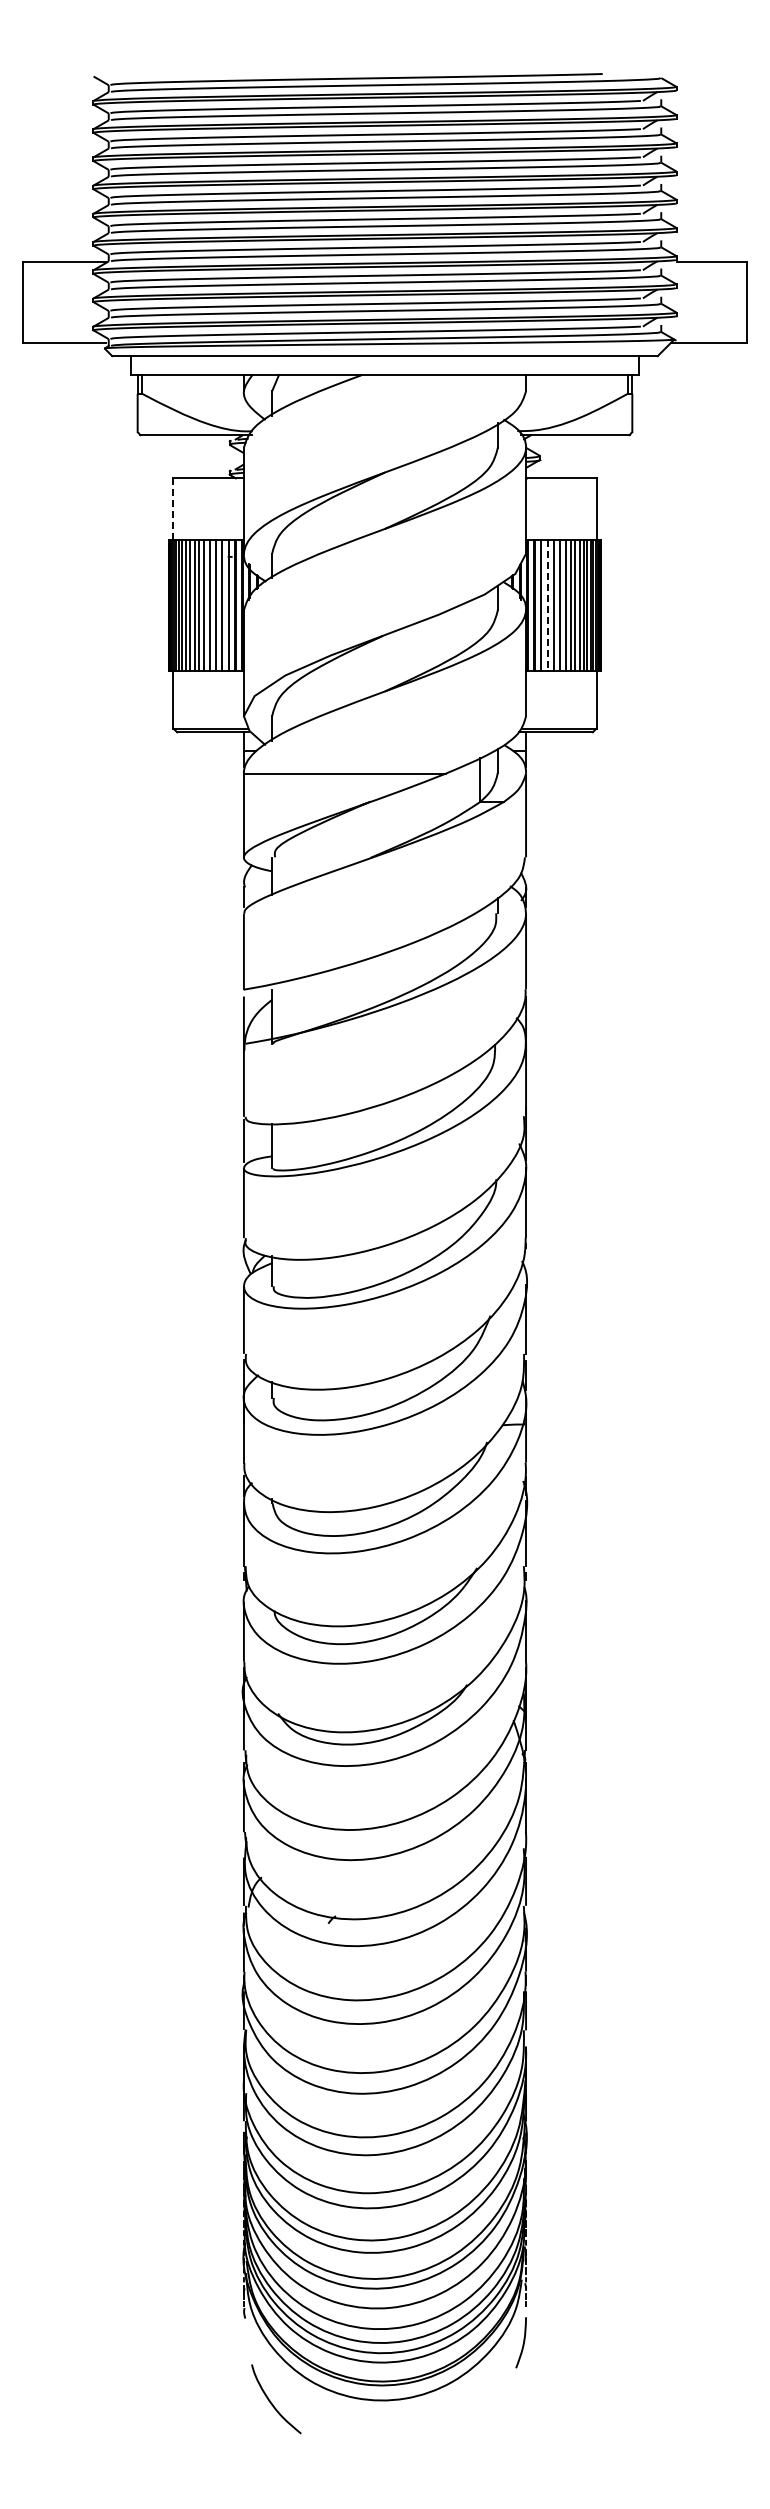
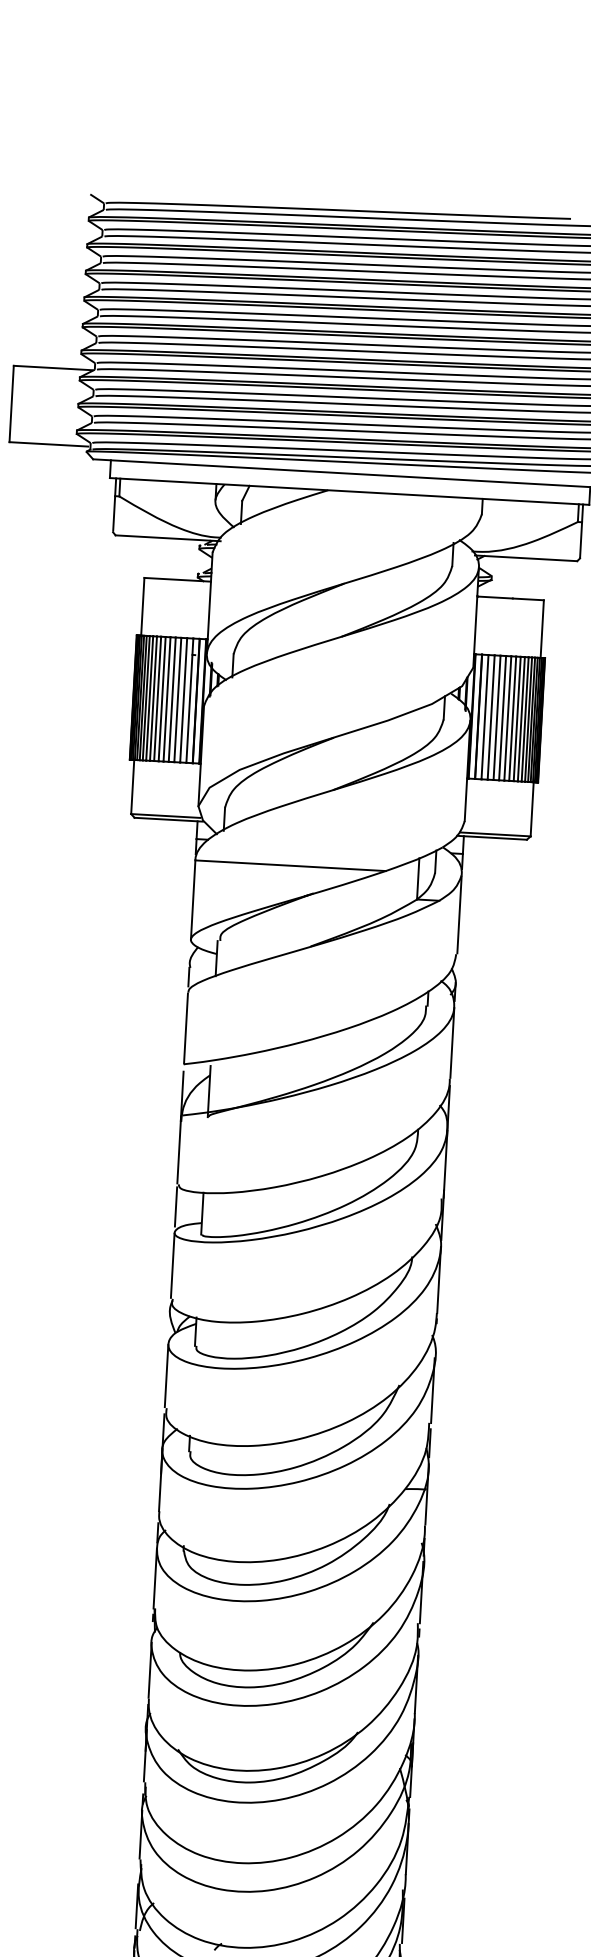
line: (173, 508) -> (142, 606), dashed -> solid
line: (547, 605) -> (490, 717), dashed -> solid

